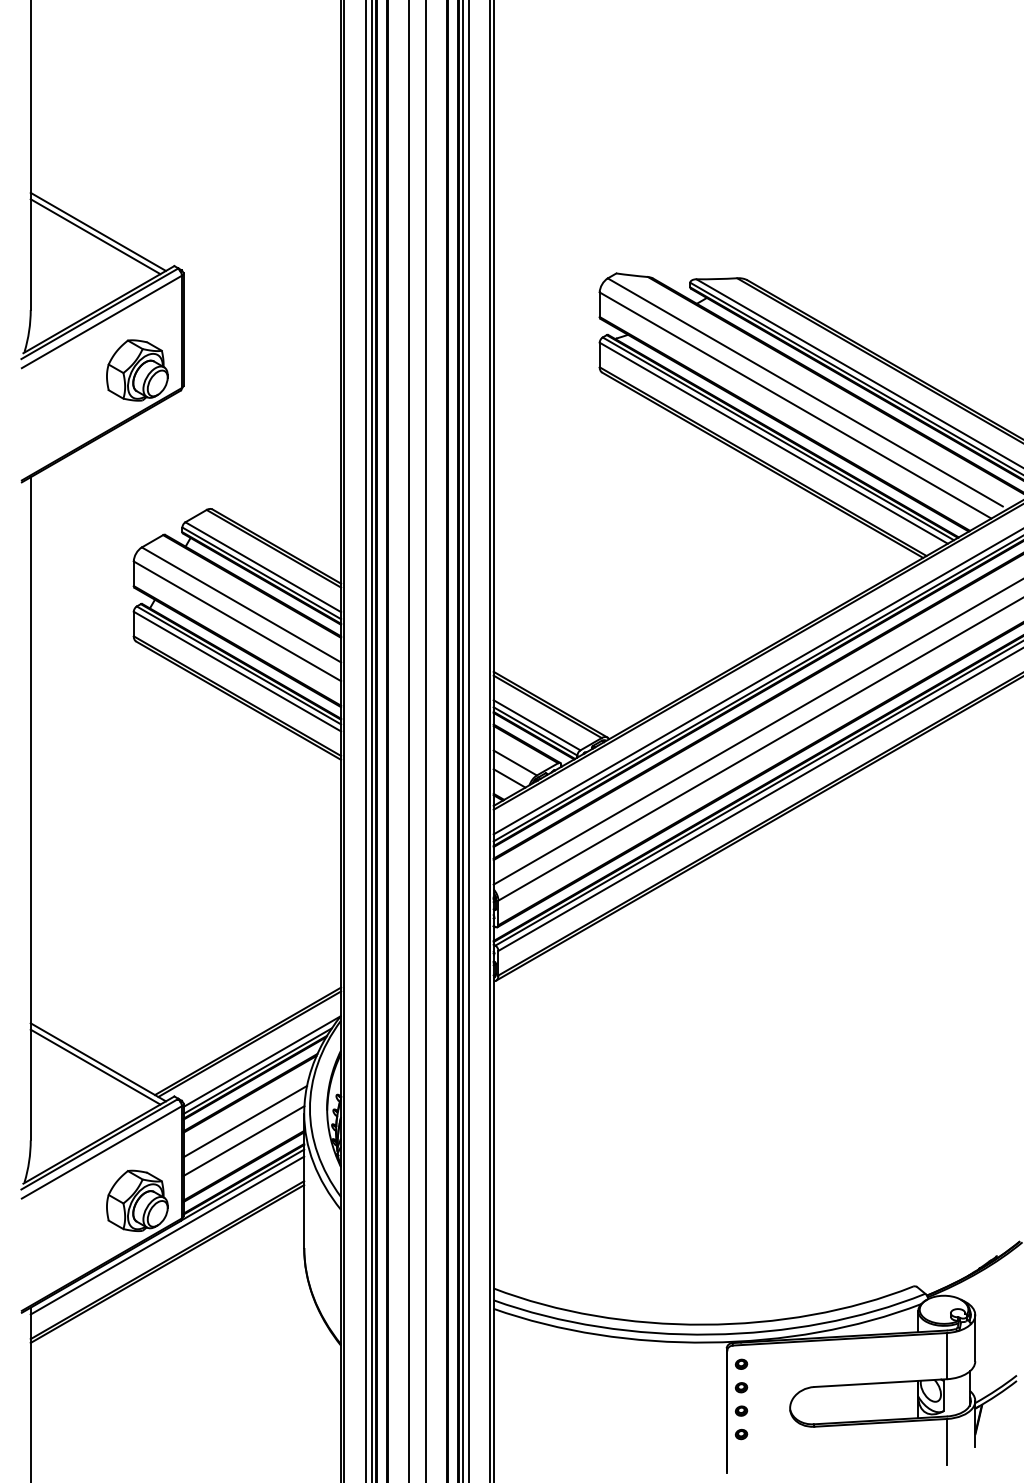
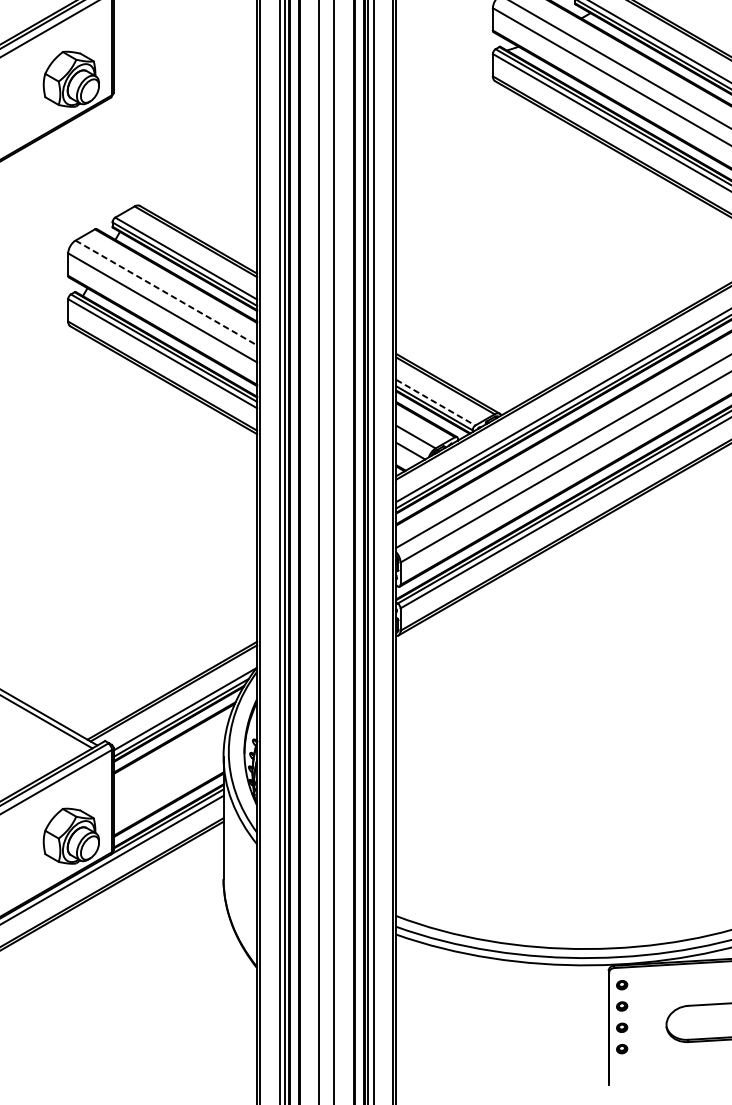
line: (241, 605) -> (166, 293), solid -> dashed
line: (537, 725) -> (436, 402), solid -> dashed
line: (245, 1121) -> (170, 763), removed
line: (243, 1140) -> (168, 781), removed

